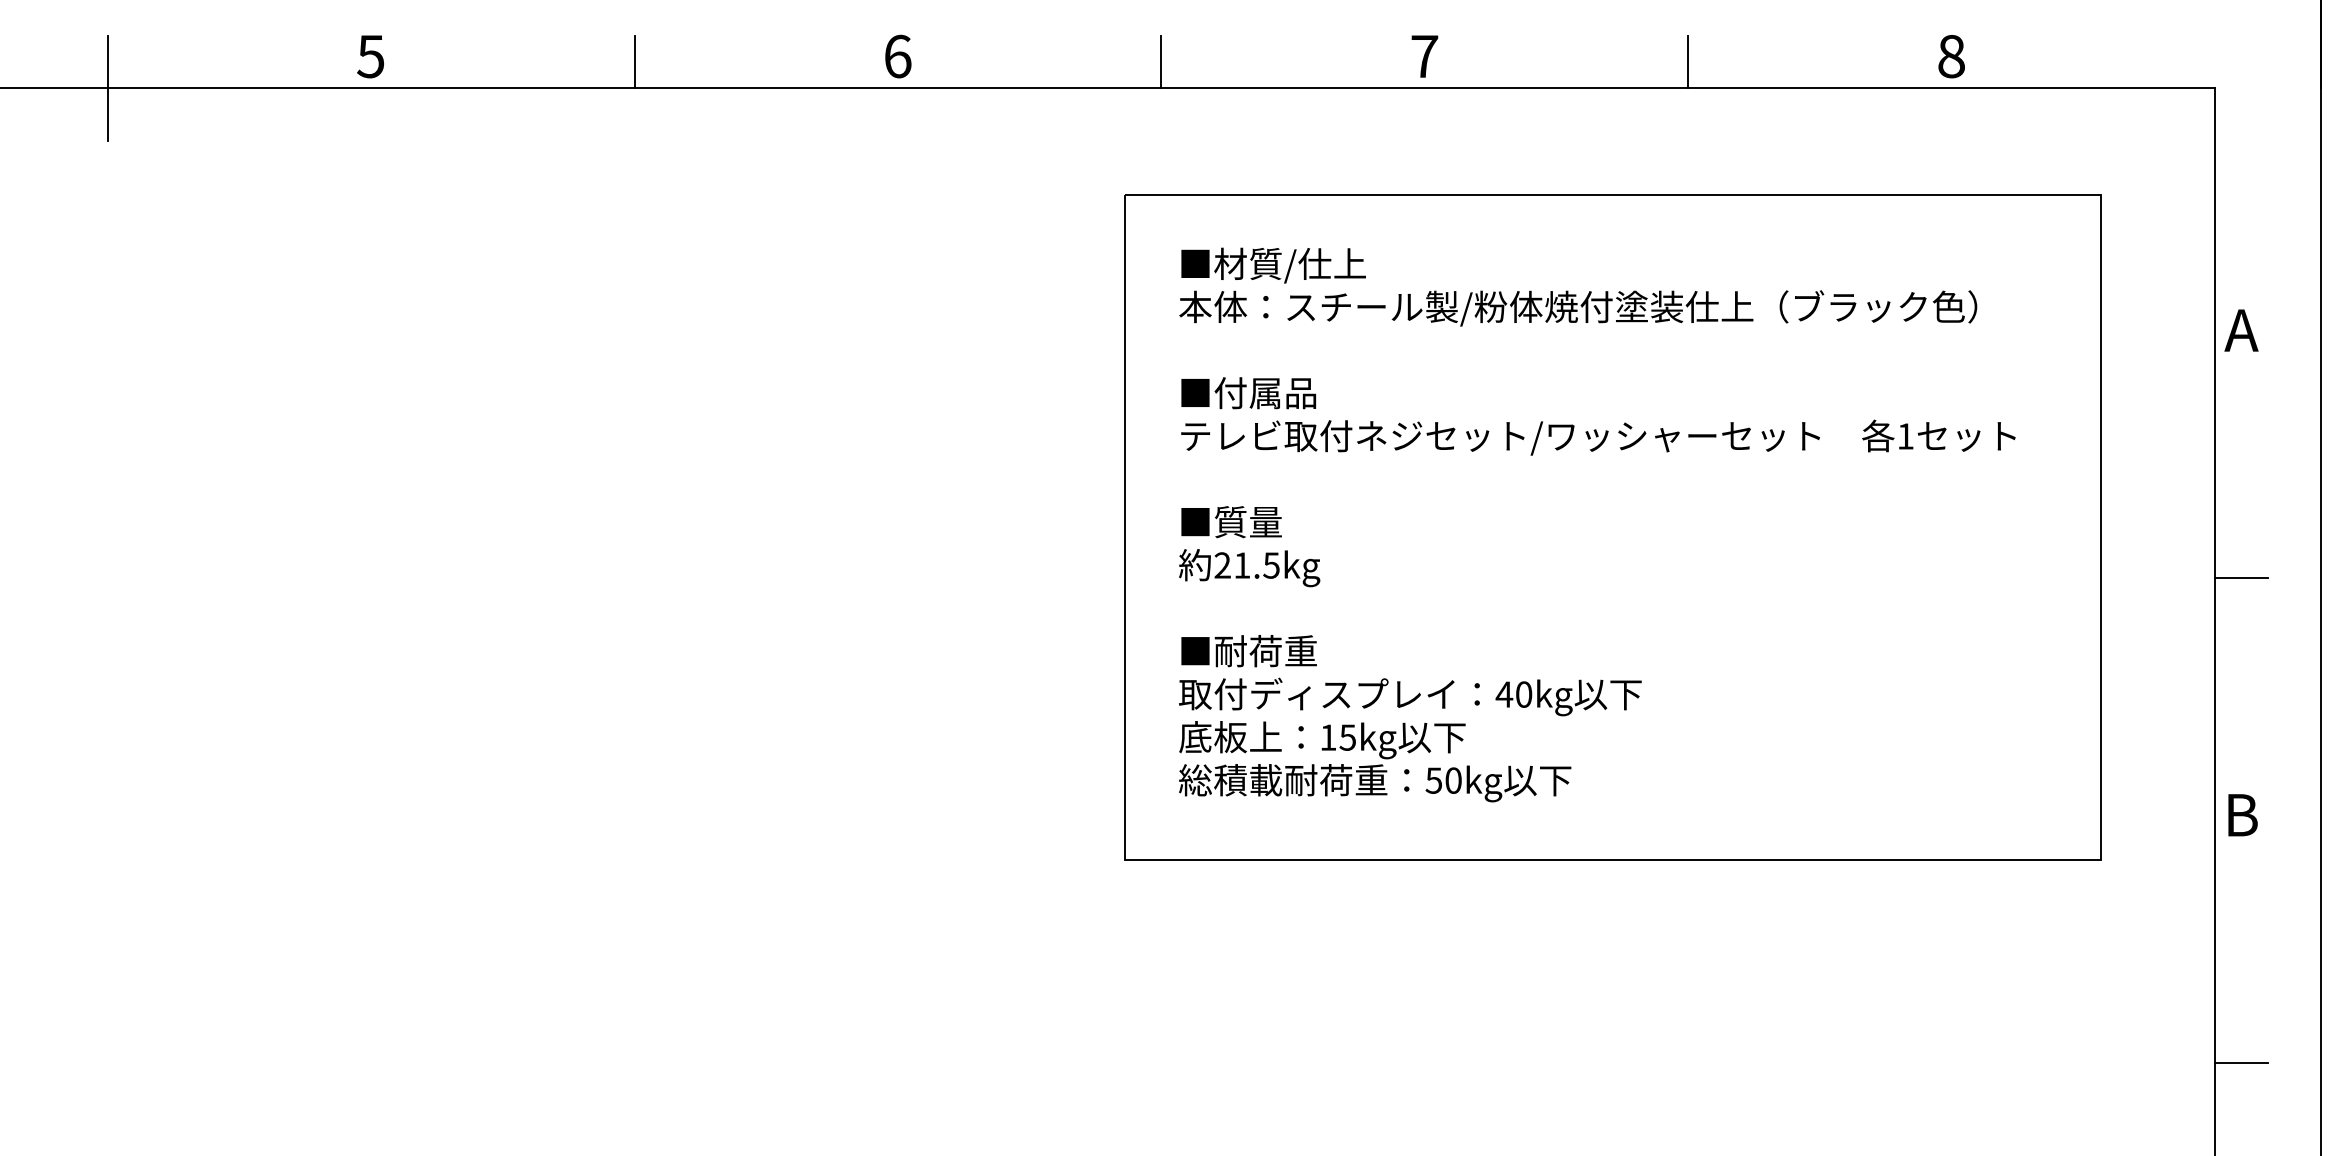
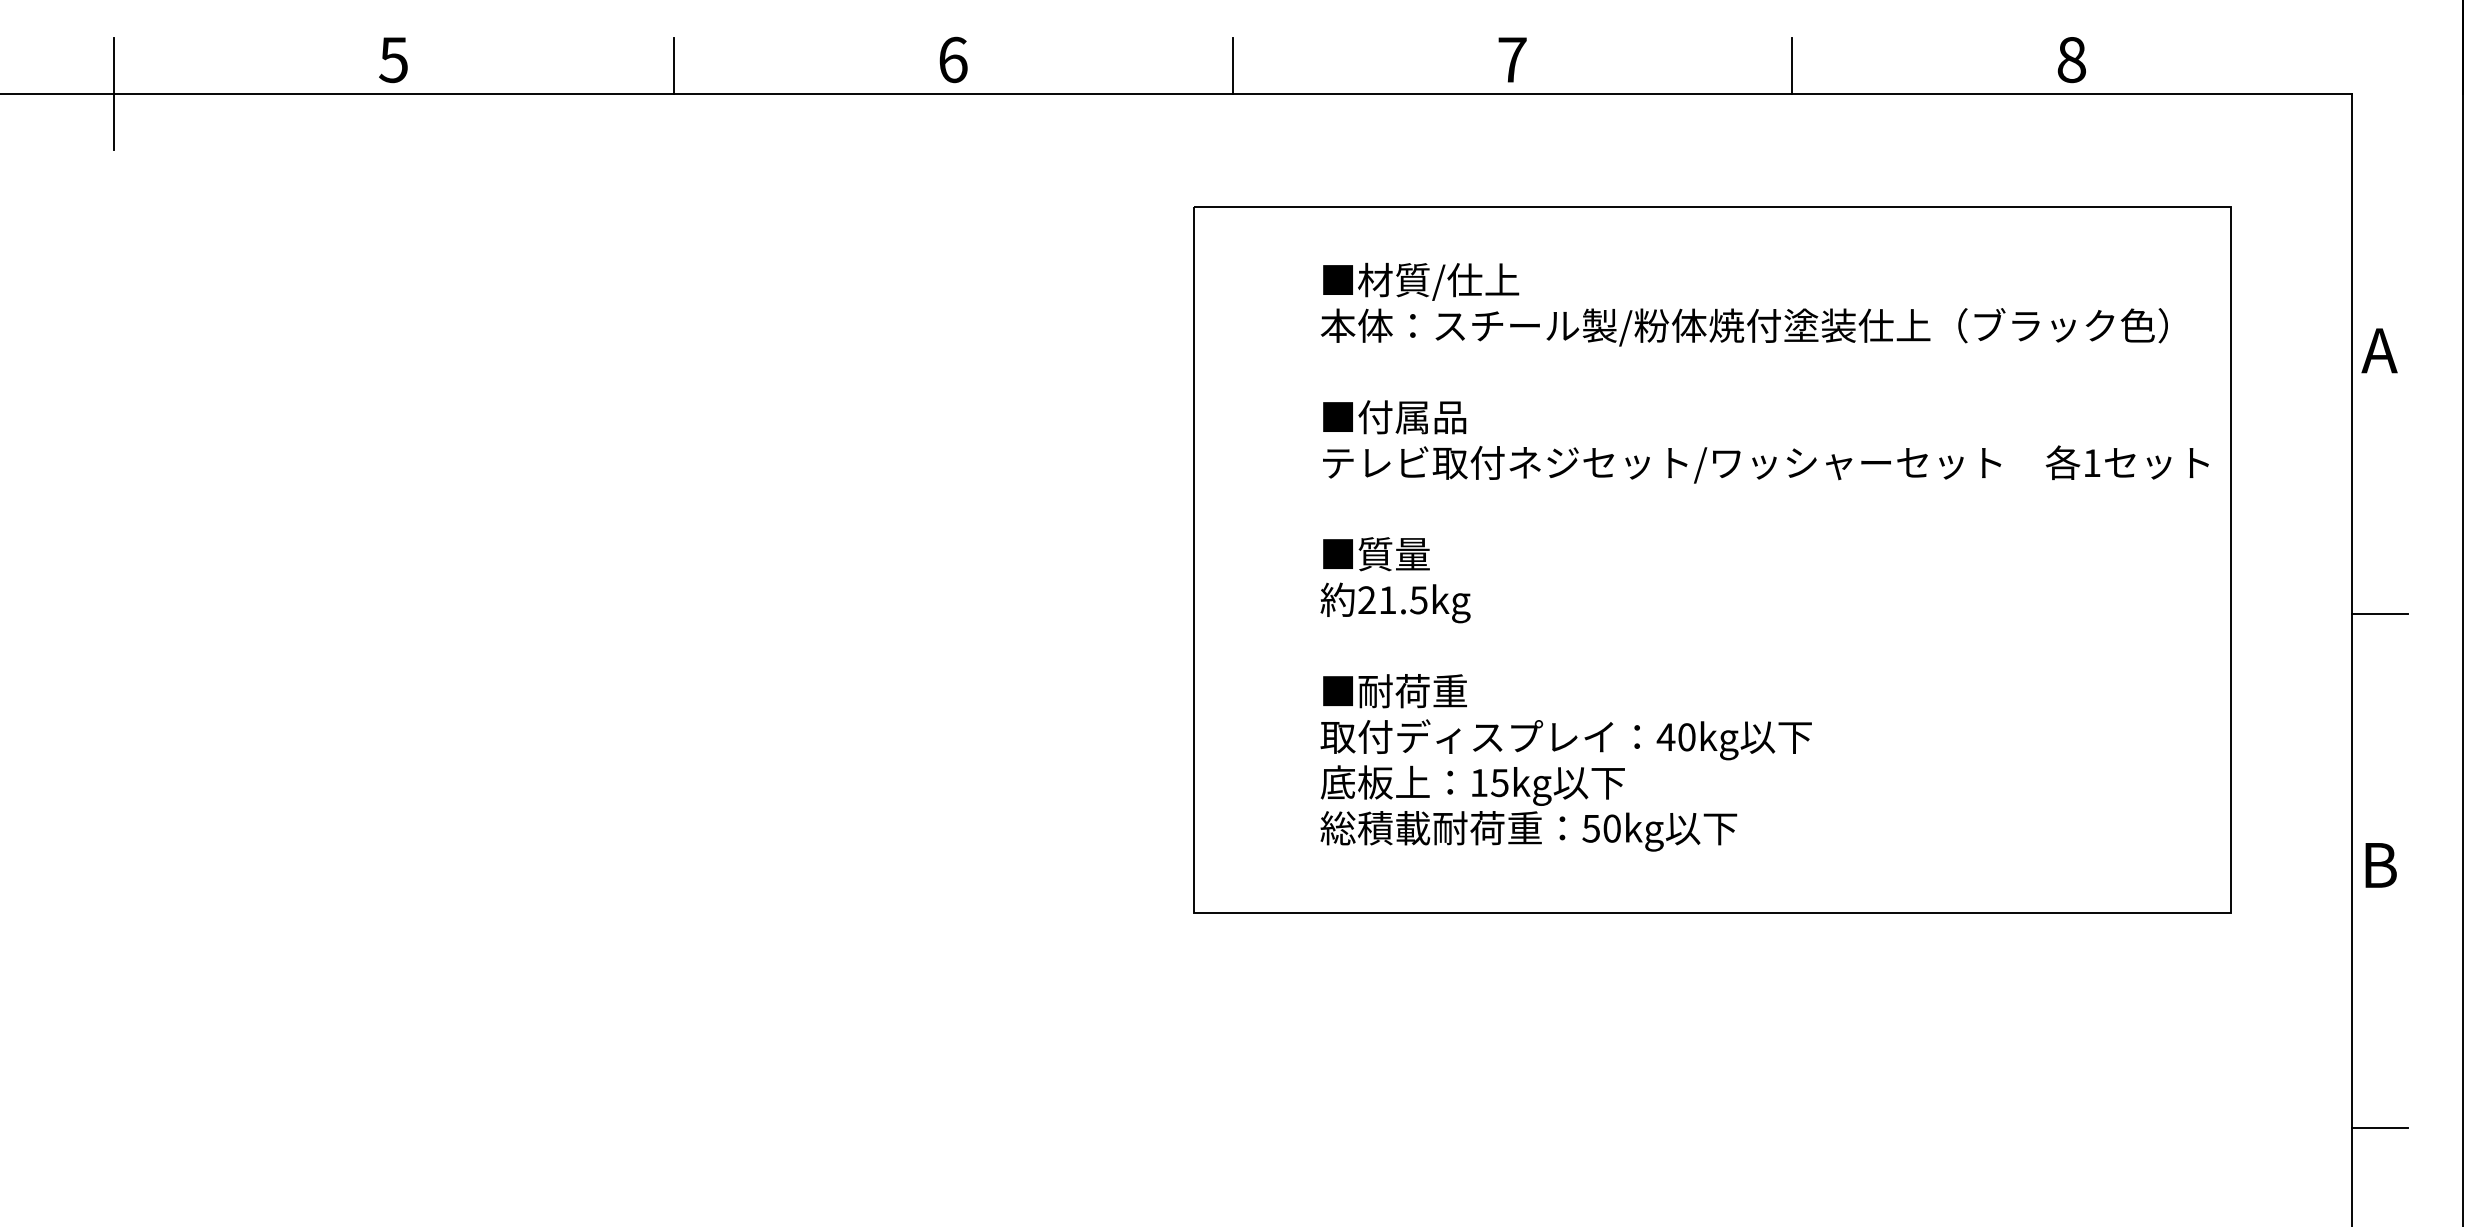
text: (1597, 524) -> (1764, 556), moved

